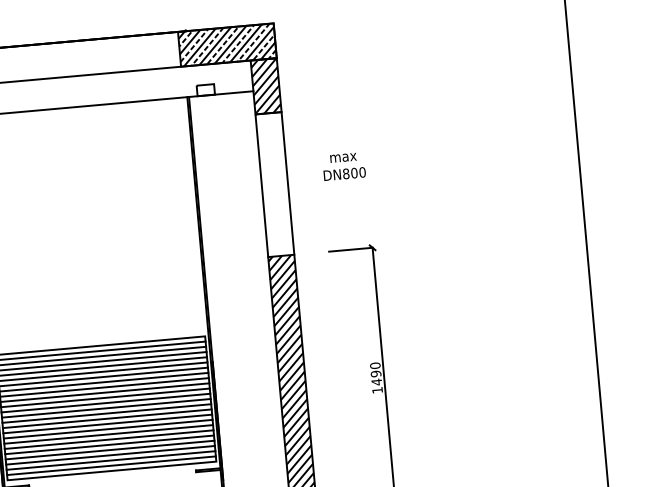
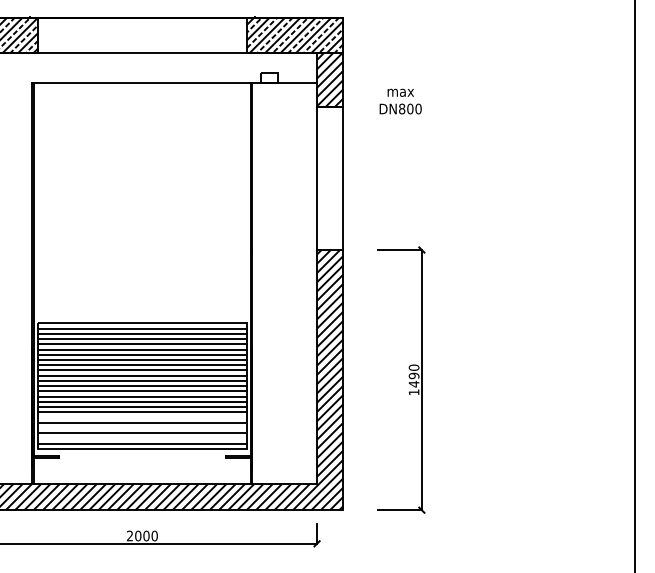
text: (343, 166) -> (400, 101), moved
line: (109, 439) -> (142, 417), removed
line: (110, 450) -> (142, 428), removed
line: (111, 460) -> (142, 438), removed

